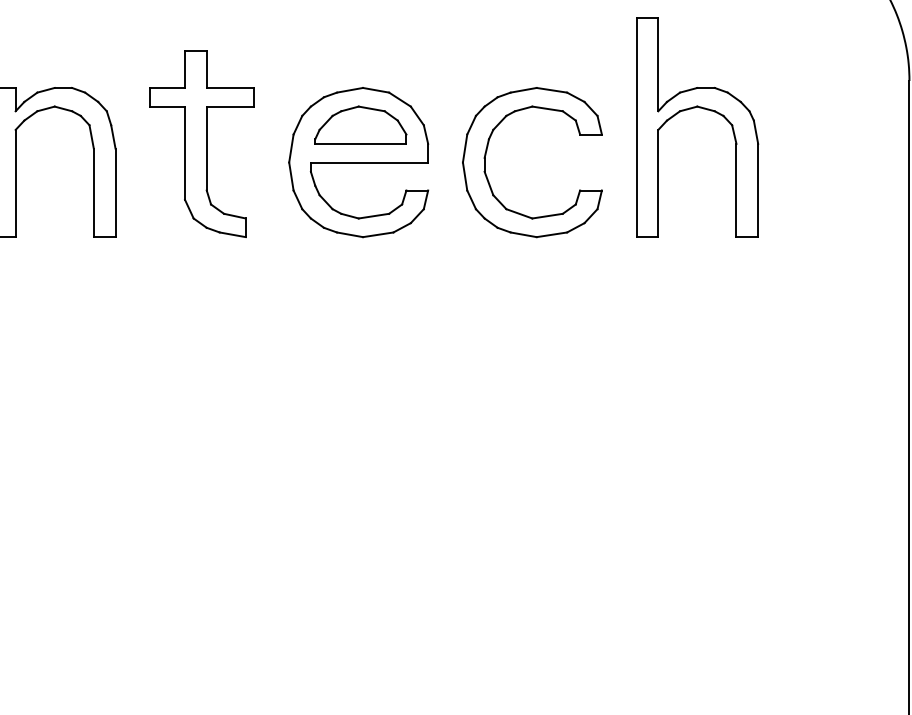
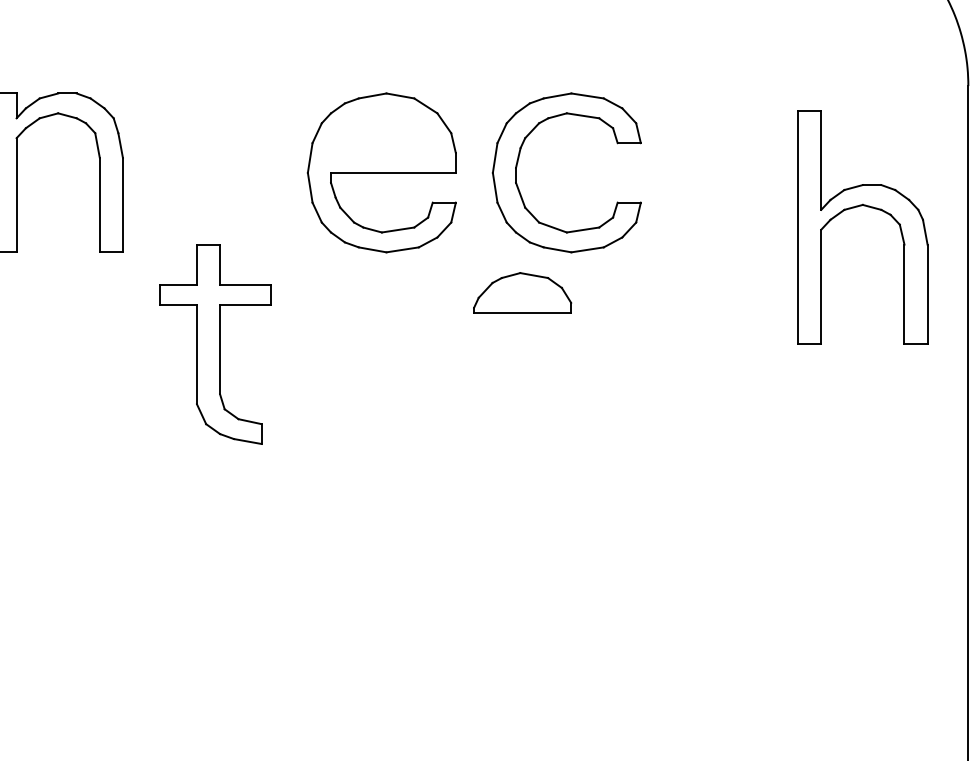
part: (691, 109) -> (856, 208), moved
part: (360, 124) -> (522, 292), moved
part: (201, 144) -> (214, 345), moved

